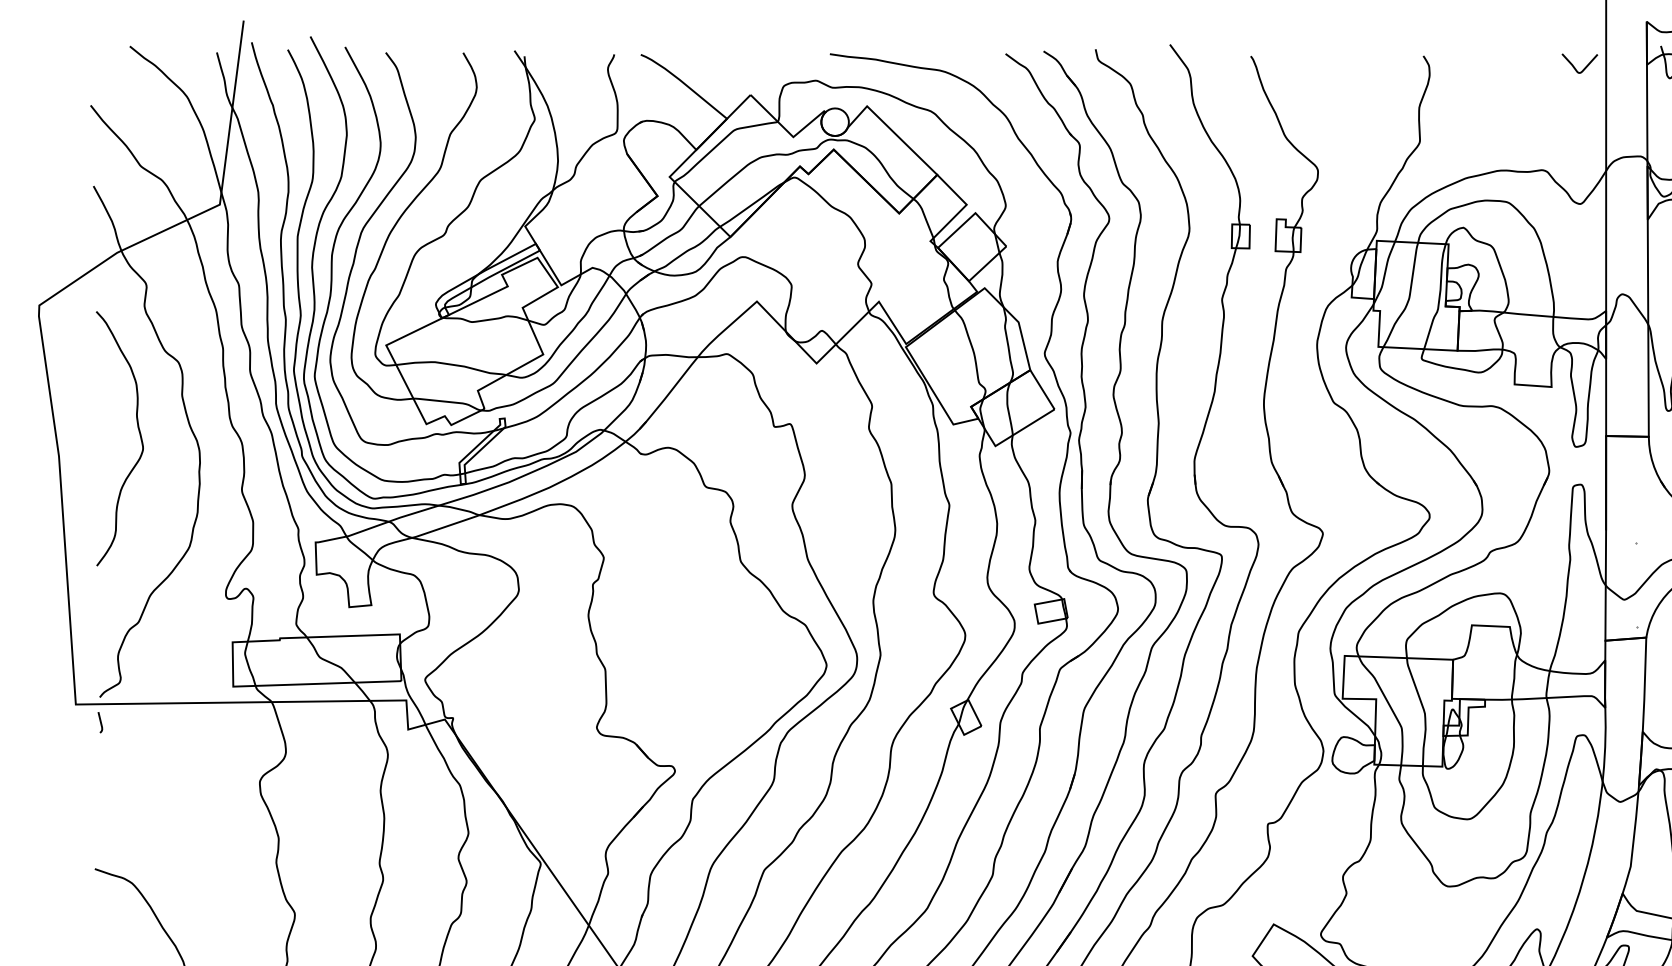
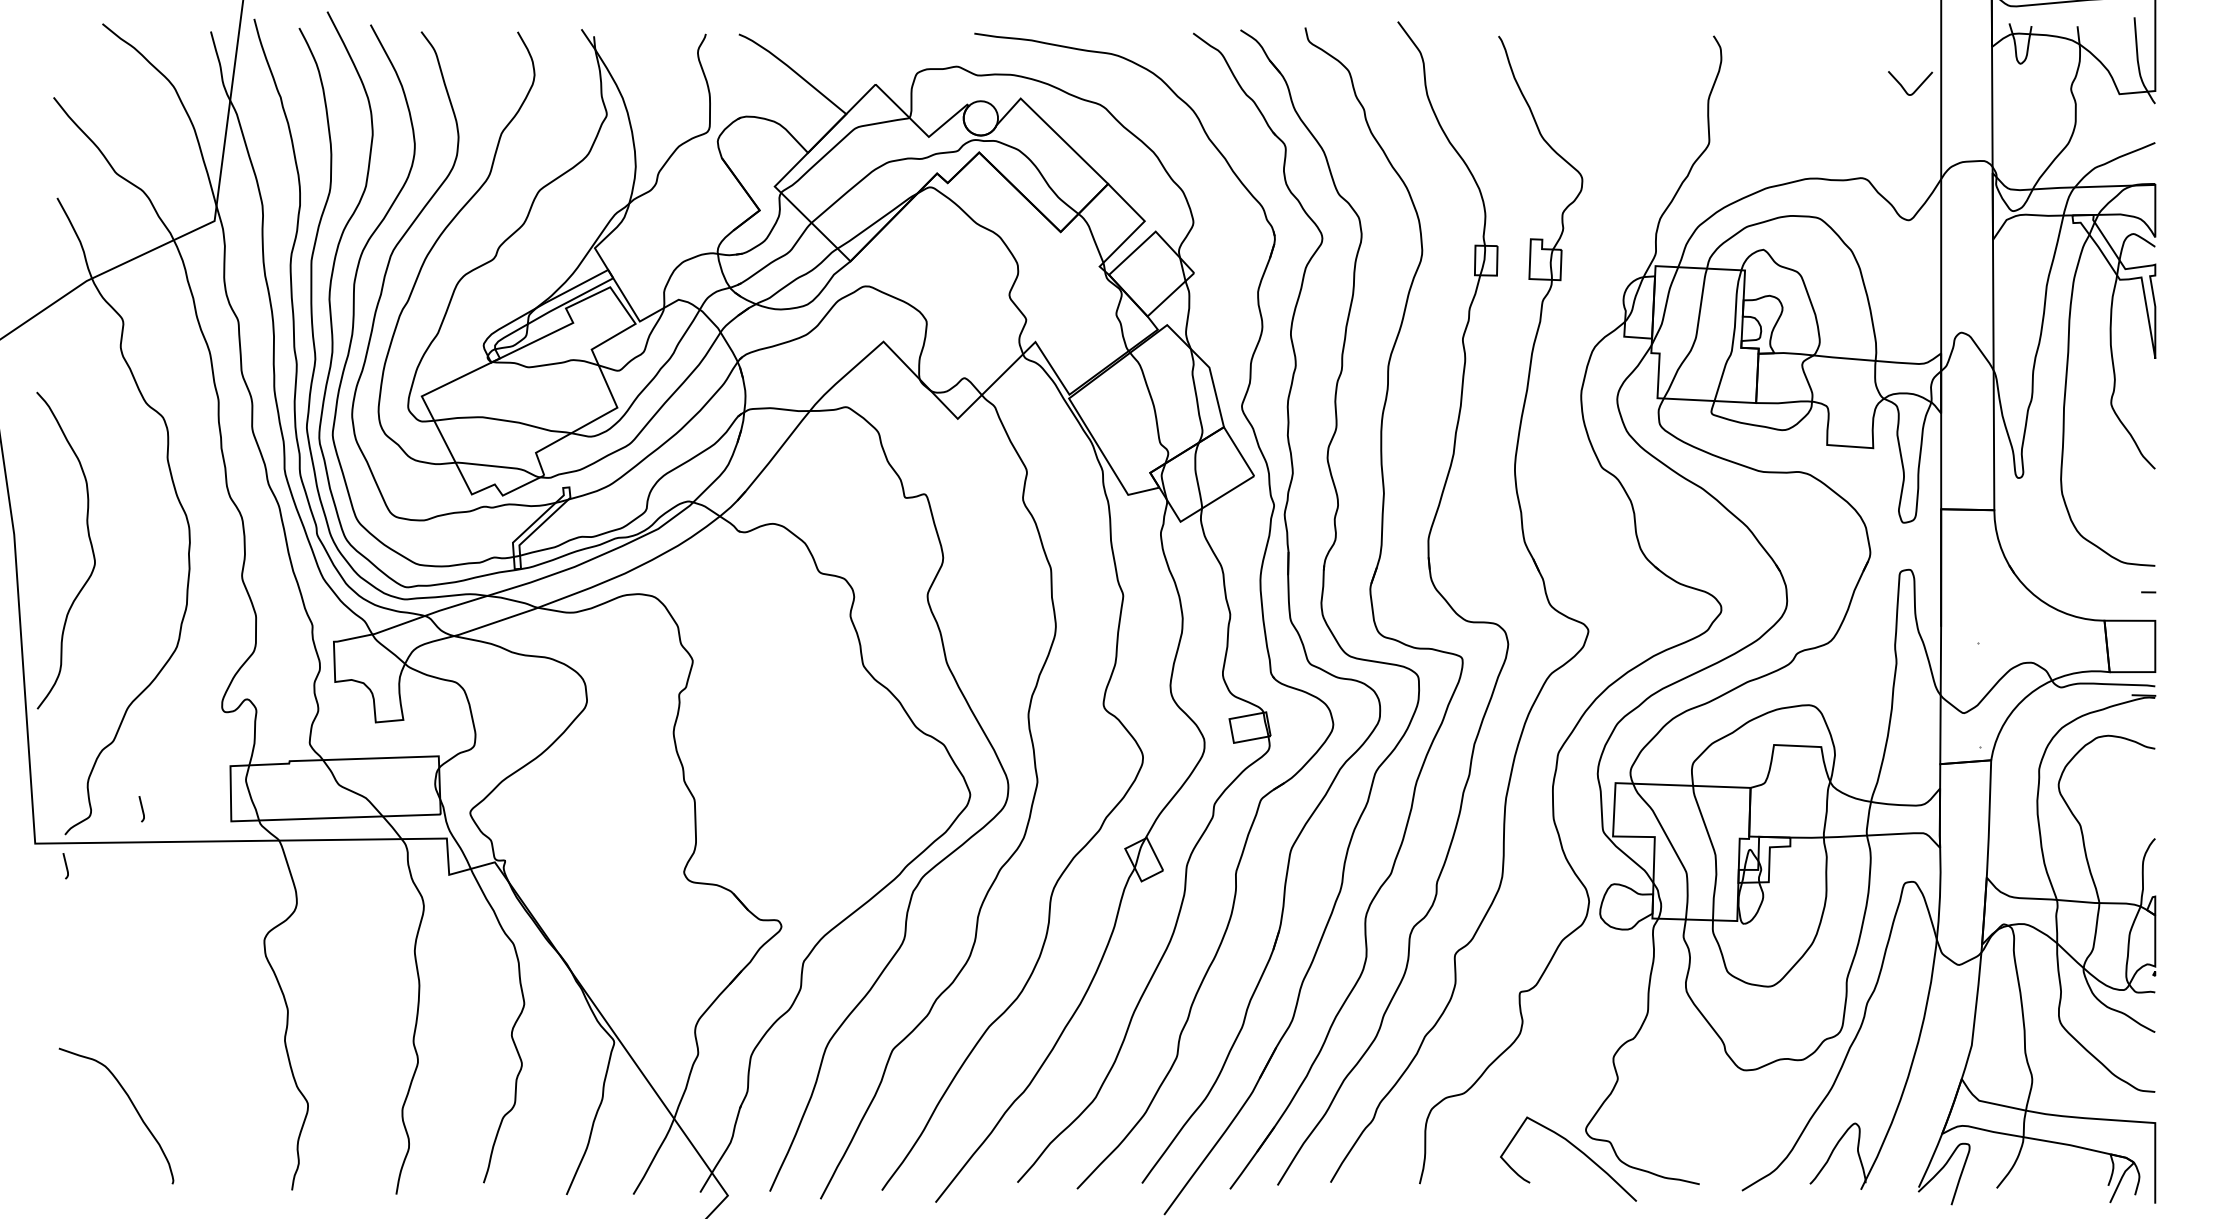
curve: (1574, 66) -> (1903, 86), moved
curve: (139, 434) -> (90, 545), moved
curve: (161, 677) -> (141, 809), added

